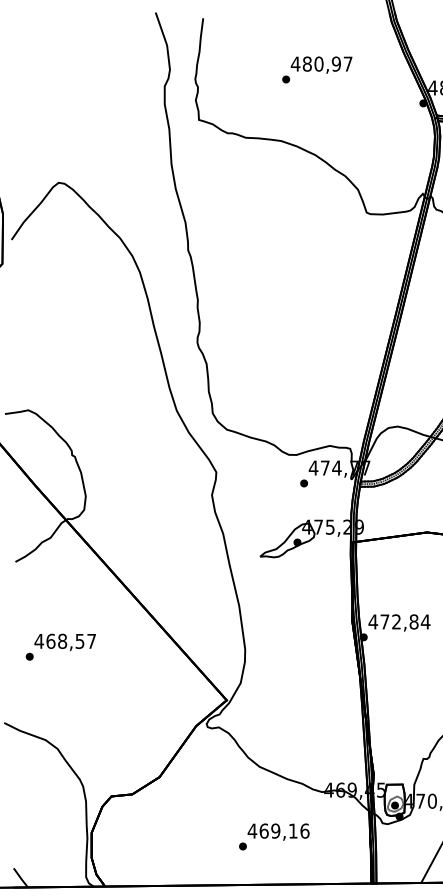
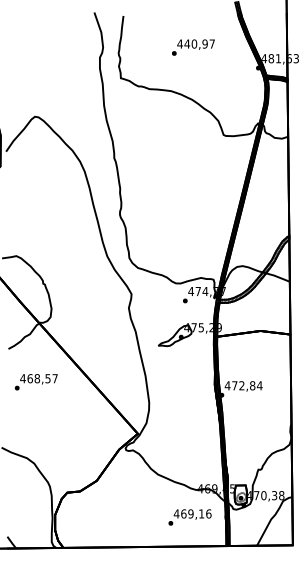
text: (306, 63) -> (186, 43), 480,97 -> 440,97
text: (61, 647) -> (36, 382), moved
text: (273, 836) -> (189, 517), moved

